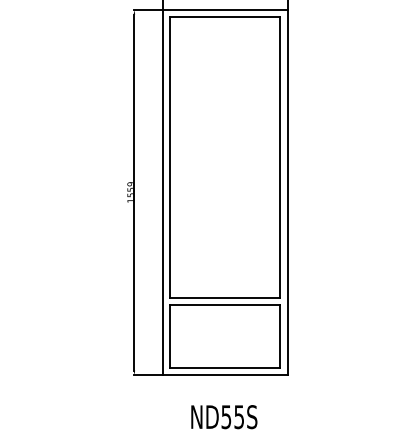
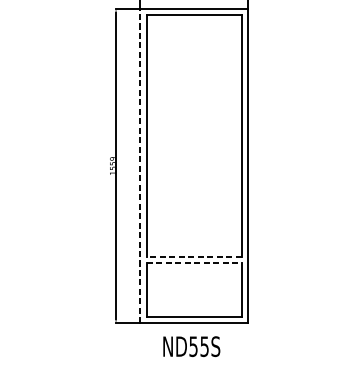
line: (162, 192) -> (140, 166), solid -> dashed
line: (224, 297) -> (193, 256), solid -> dashed
line: (225, 305) -> (194, 263), solid -> dashed
text: (224, 417) -> (191, 346), moved

